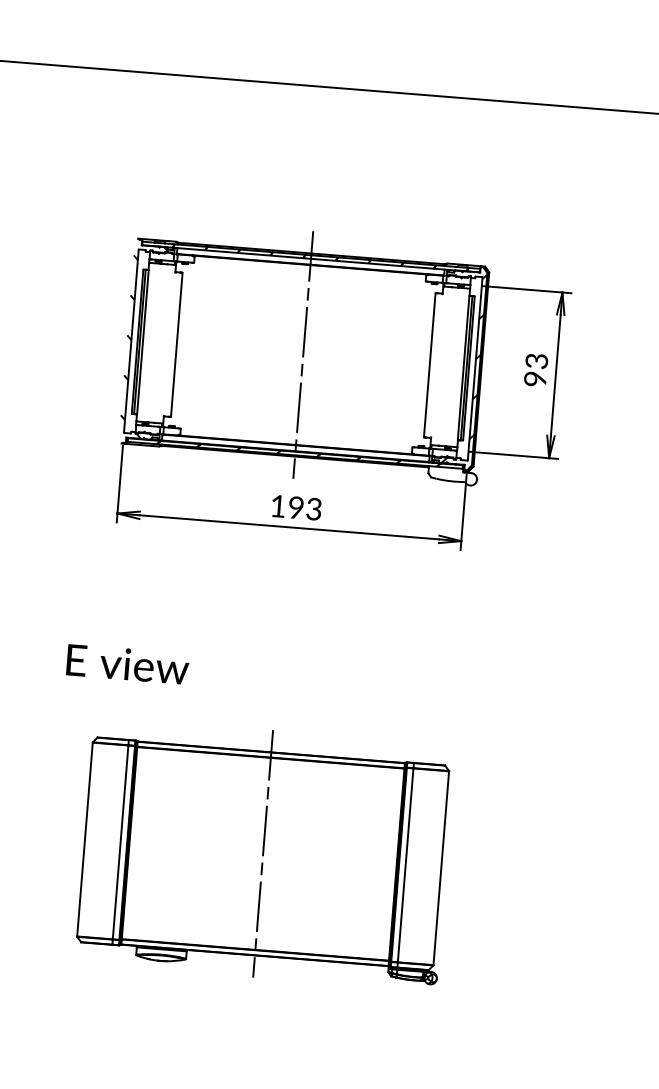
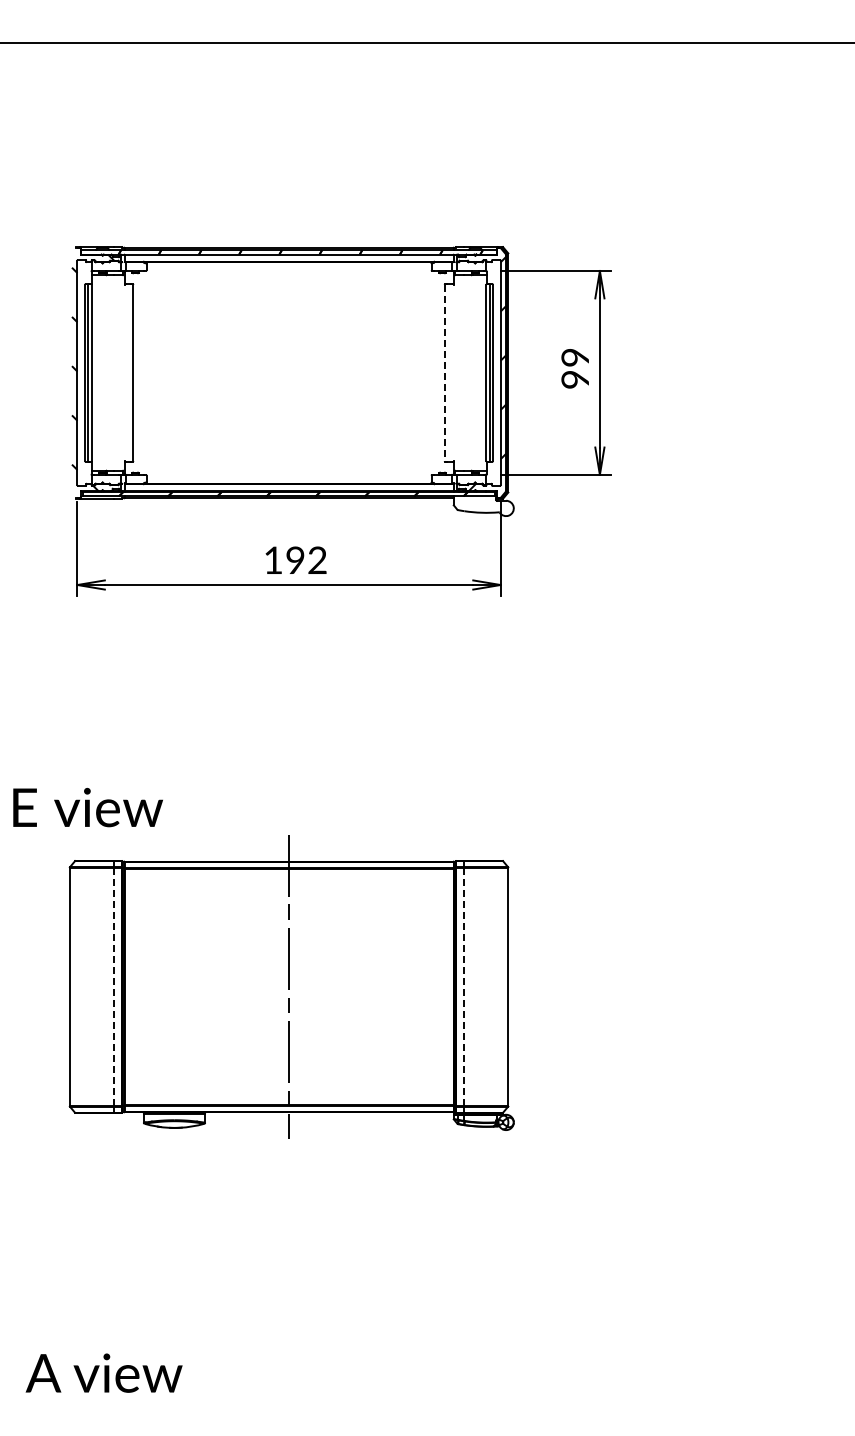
line: (303, 354) -> (289, 372), removed
text: (537, 361) -> (575, 357), 93 -> 99
line: (429, 365) -> (444, 373), solid -> dashed
text: (314, 510) -> (317, 561), 193 -> 192
text: (127, 664) -> (87, 807), moved
line: (120, 842) -> (113, 986), solid -> dashed
line: (405, 865) -> (464, 987), solid -> dashed

